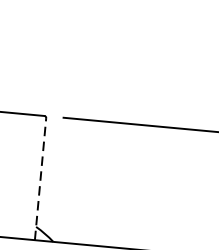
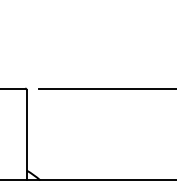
line: (40, 178) -> (26, 134), dashed -> solid

